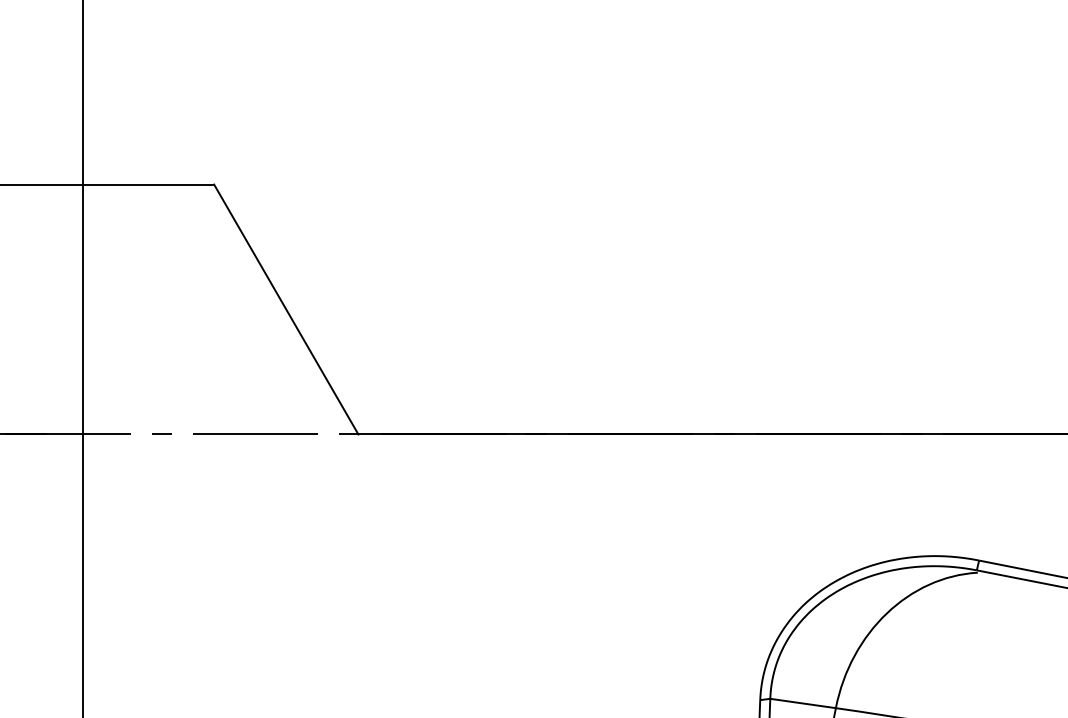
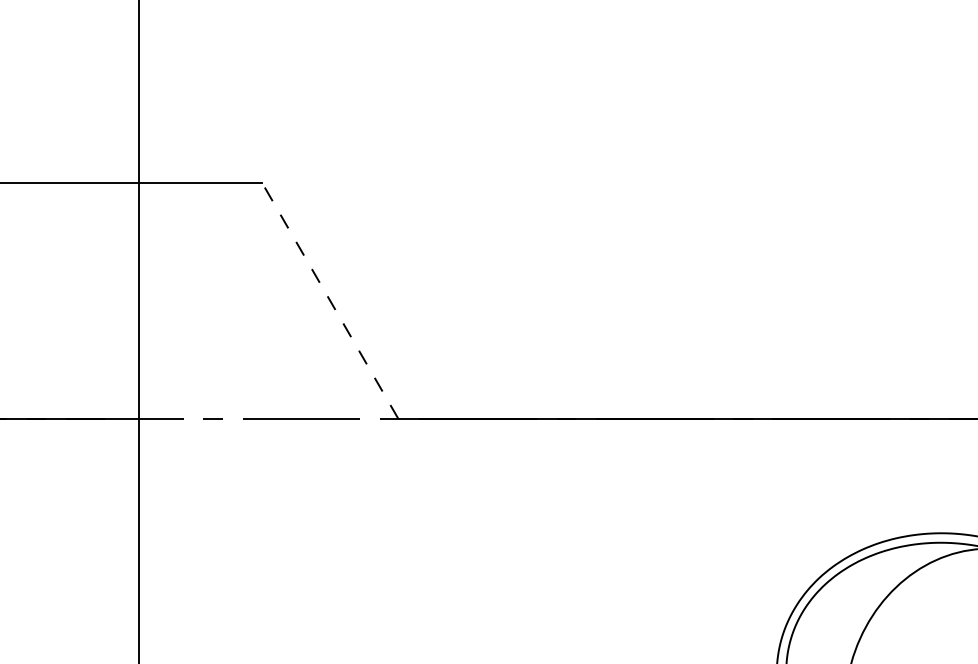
line: (286, 309) -> (330, 300), solid -> dashed

